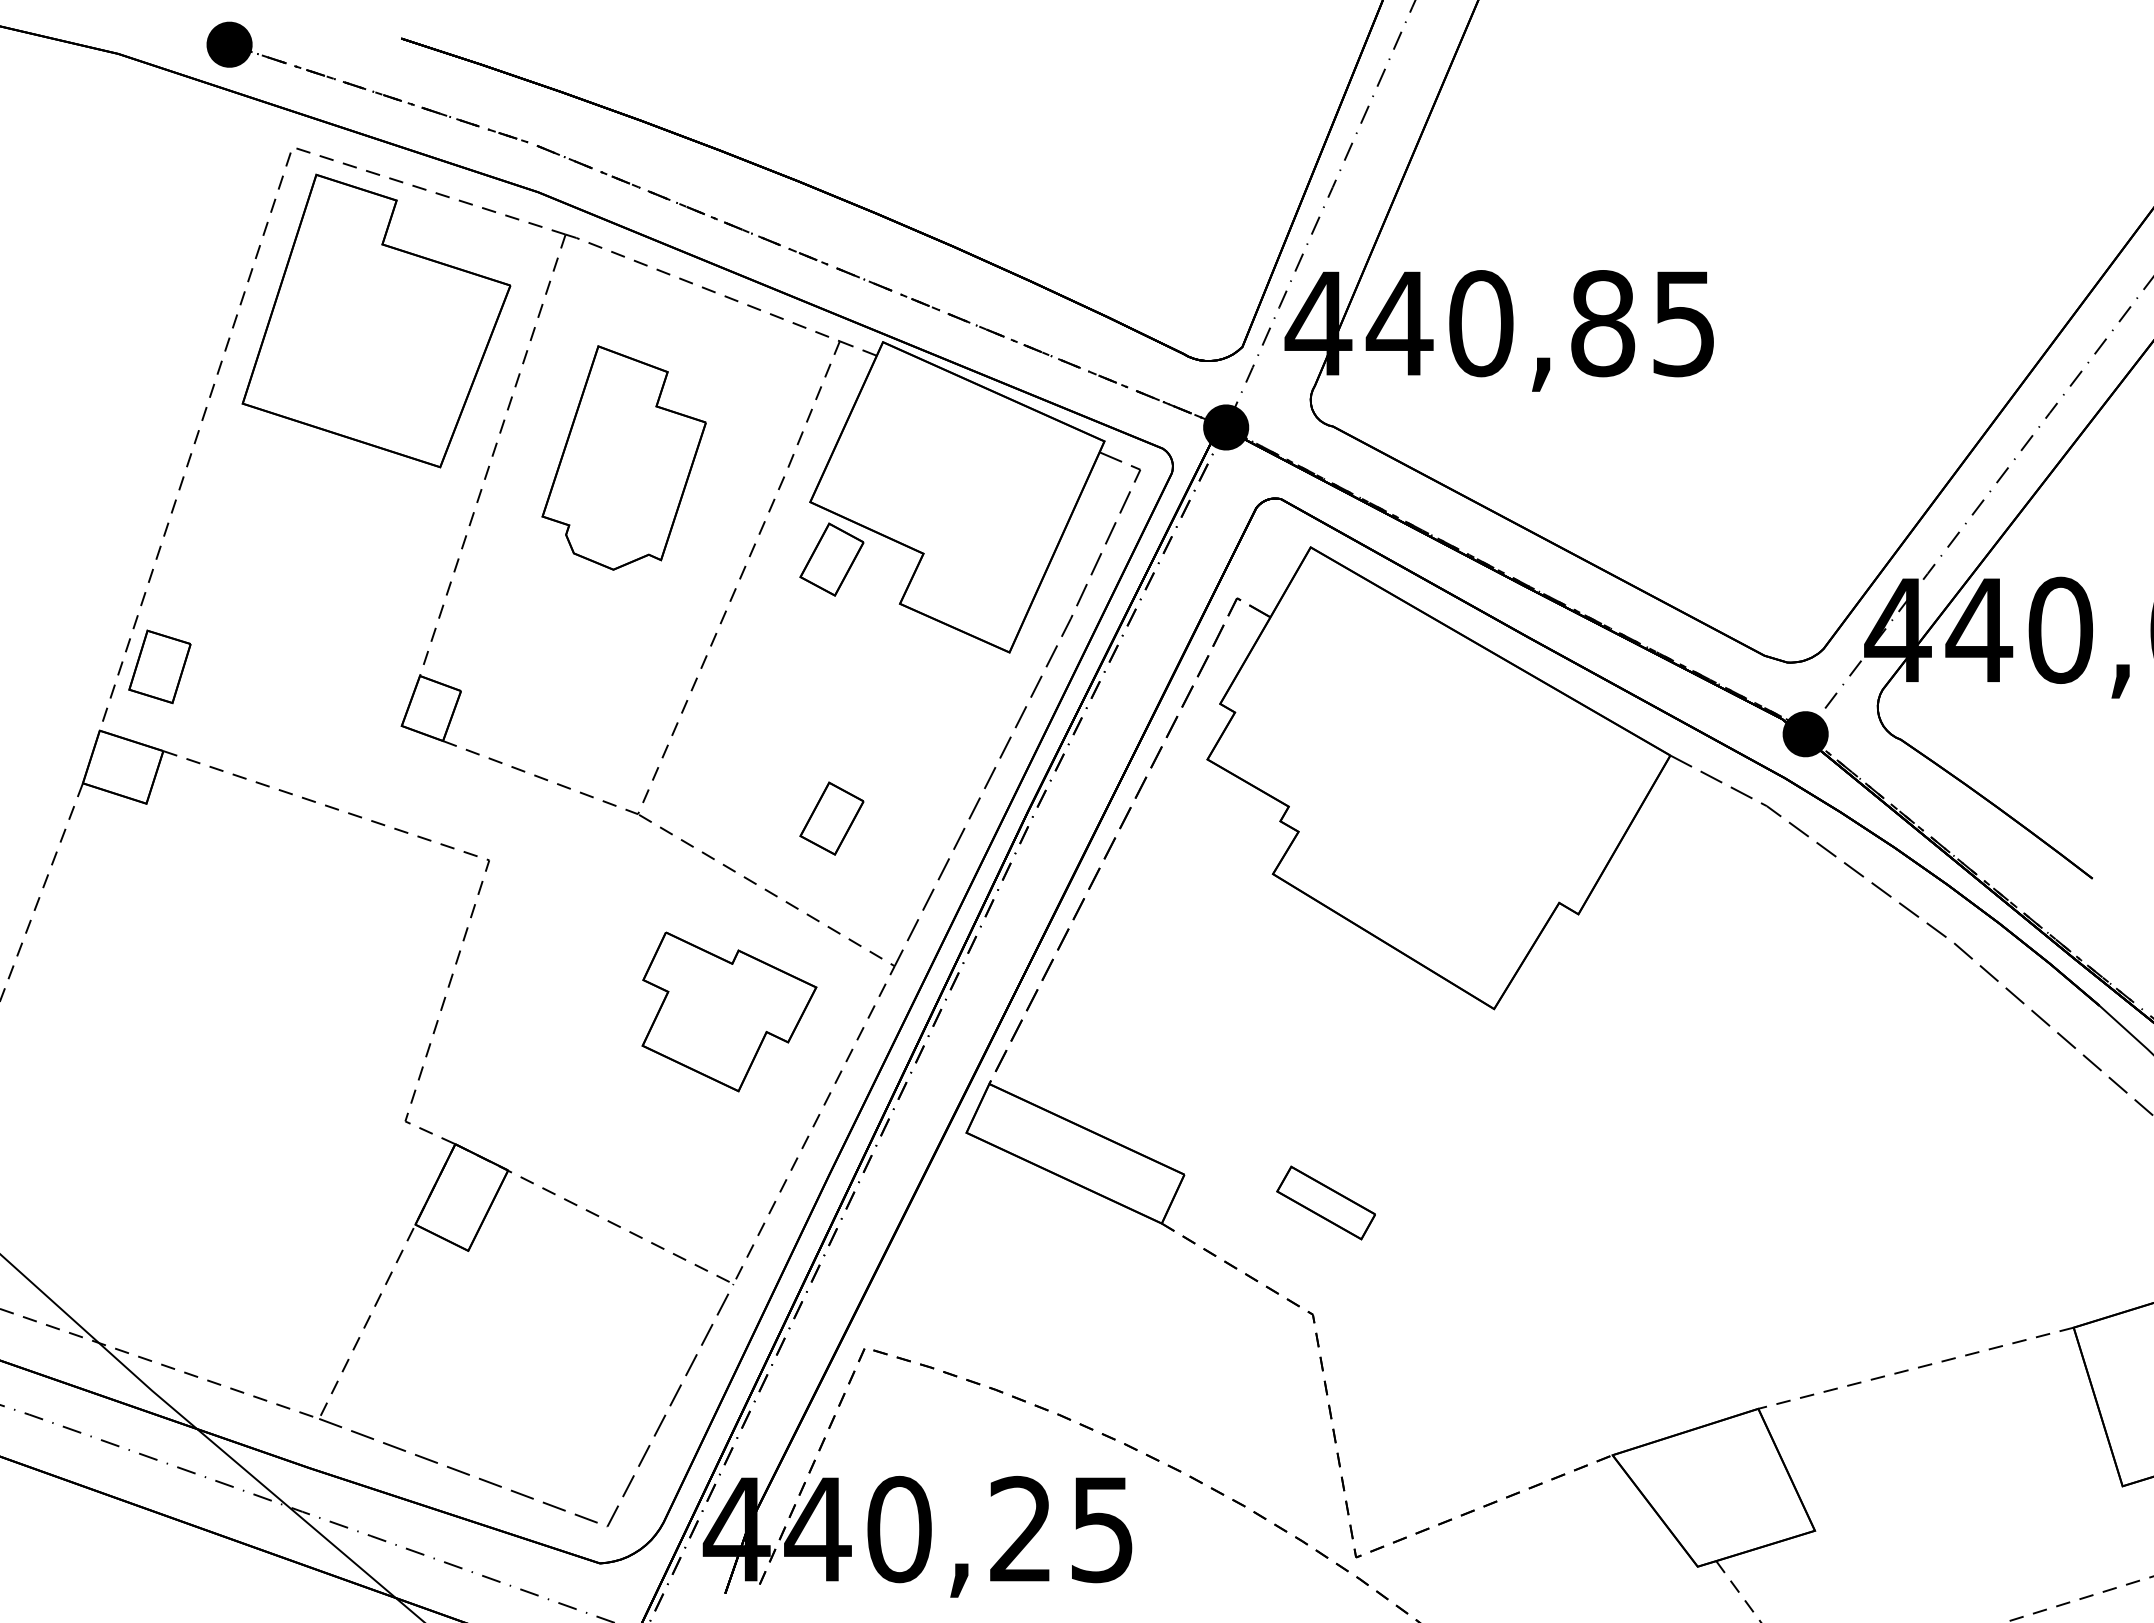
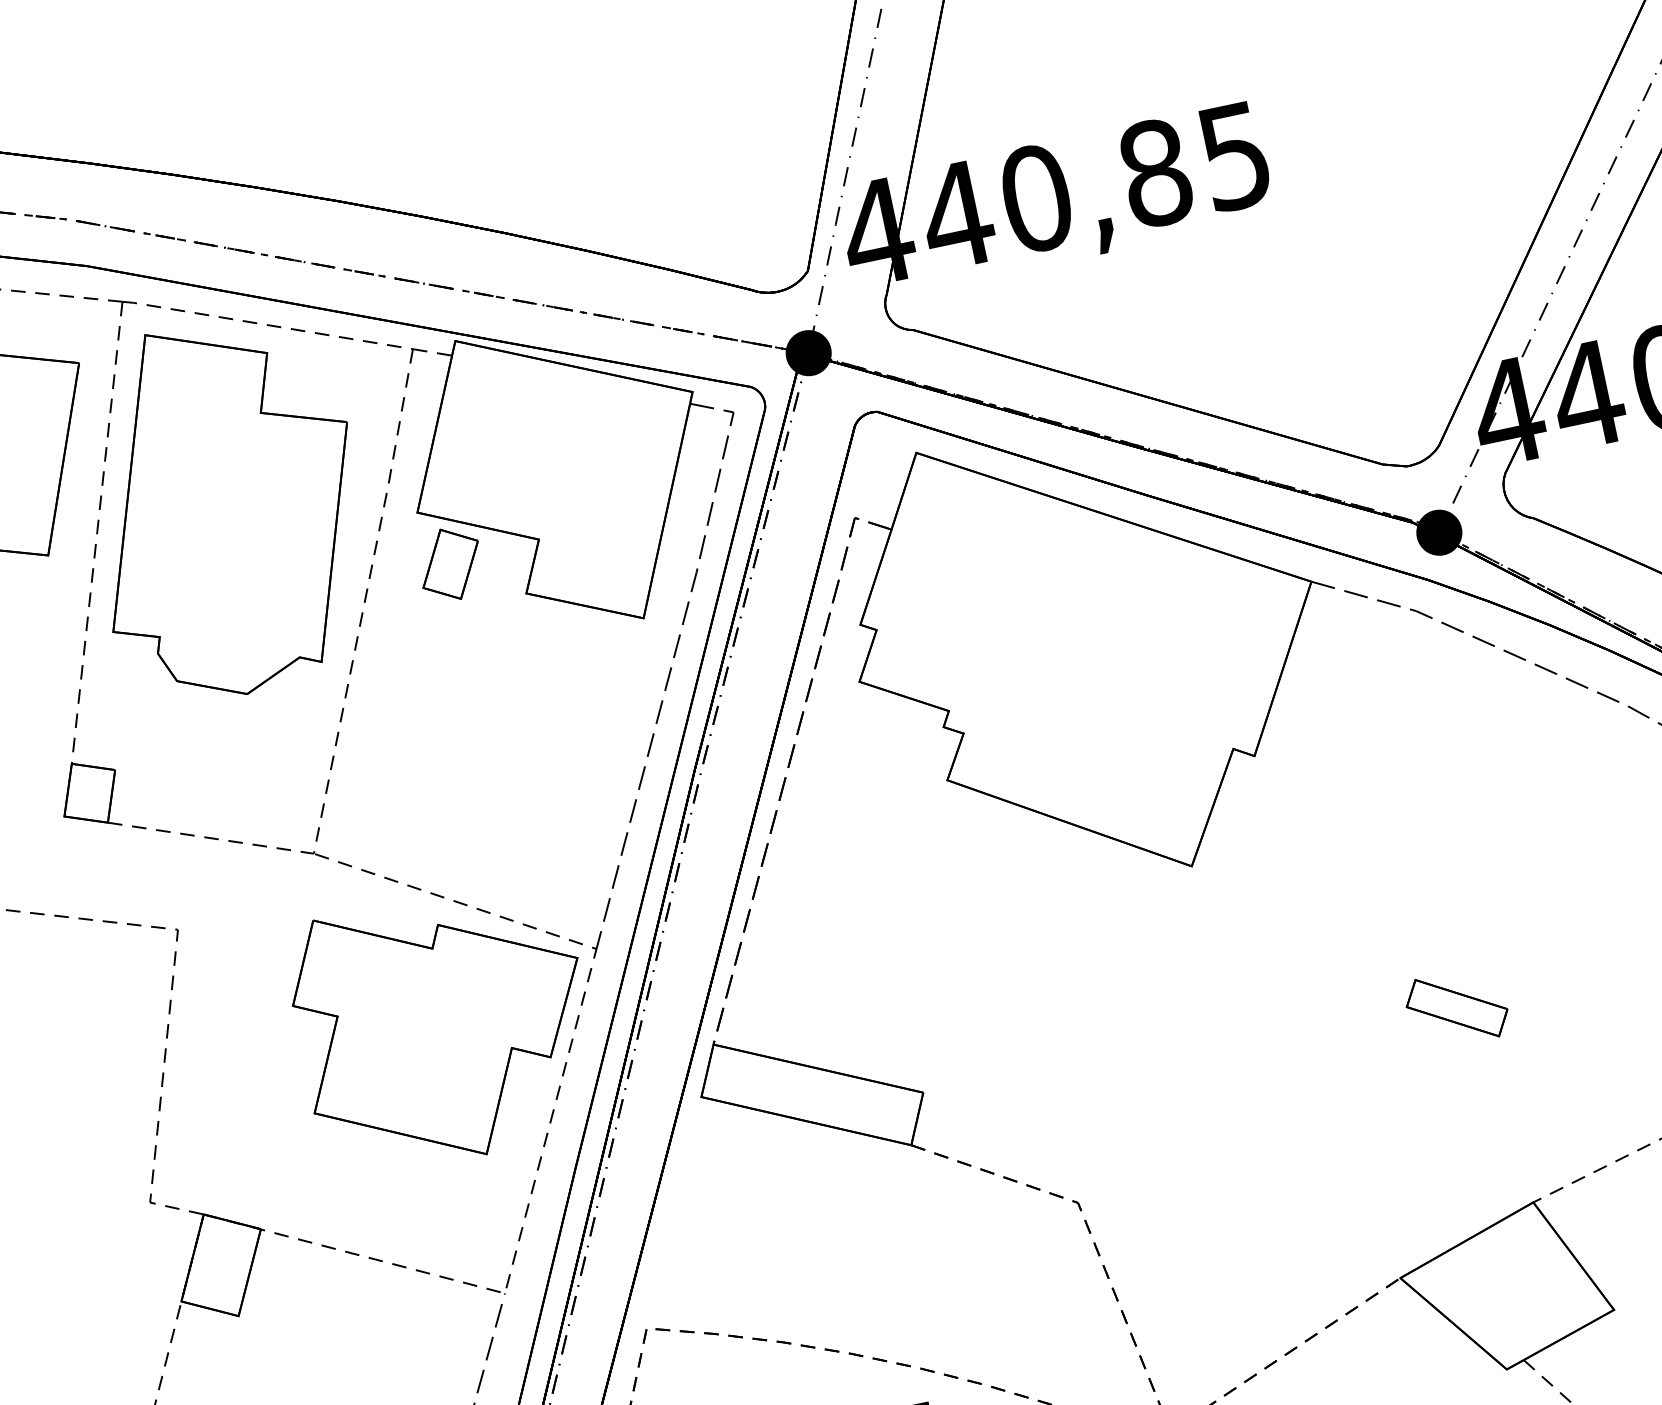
part: (624, 457) -> (226, 507), size x1.67
part: (831, 818) -> (503, 817), removed
part: (729, 1011) -> (444, 1027), size x1.67
part: (1325, 1202) -> (1456, 1007), moved

